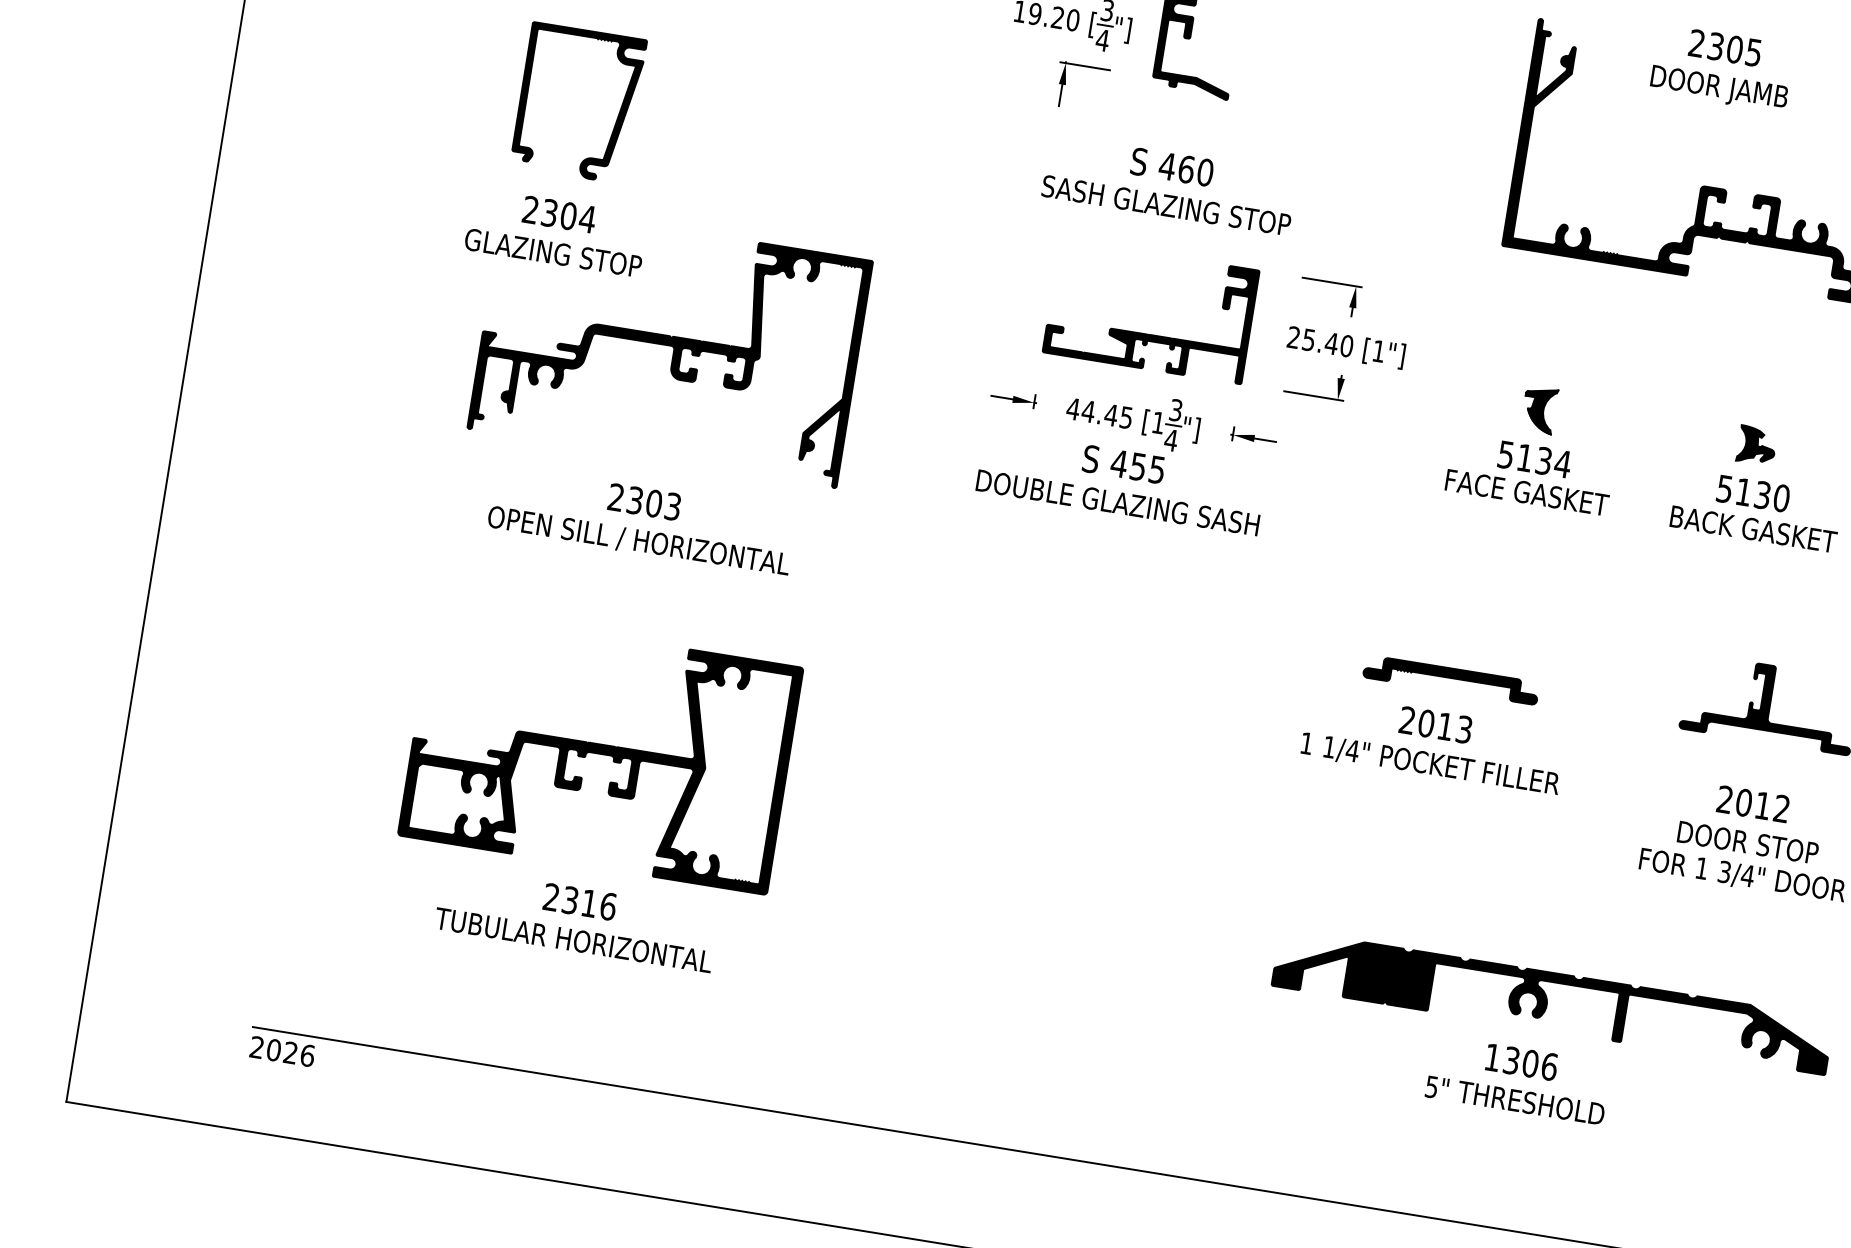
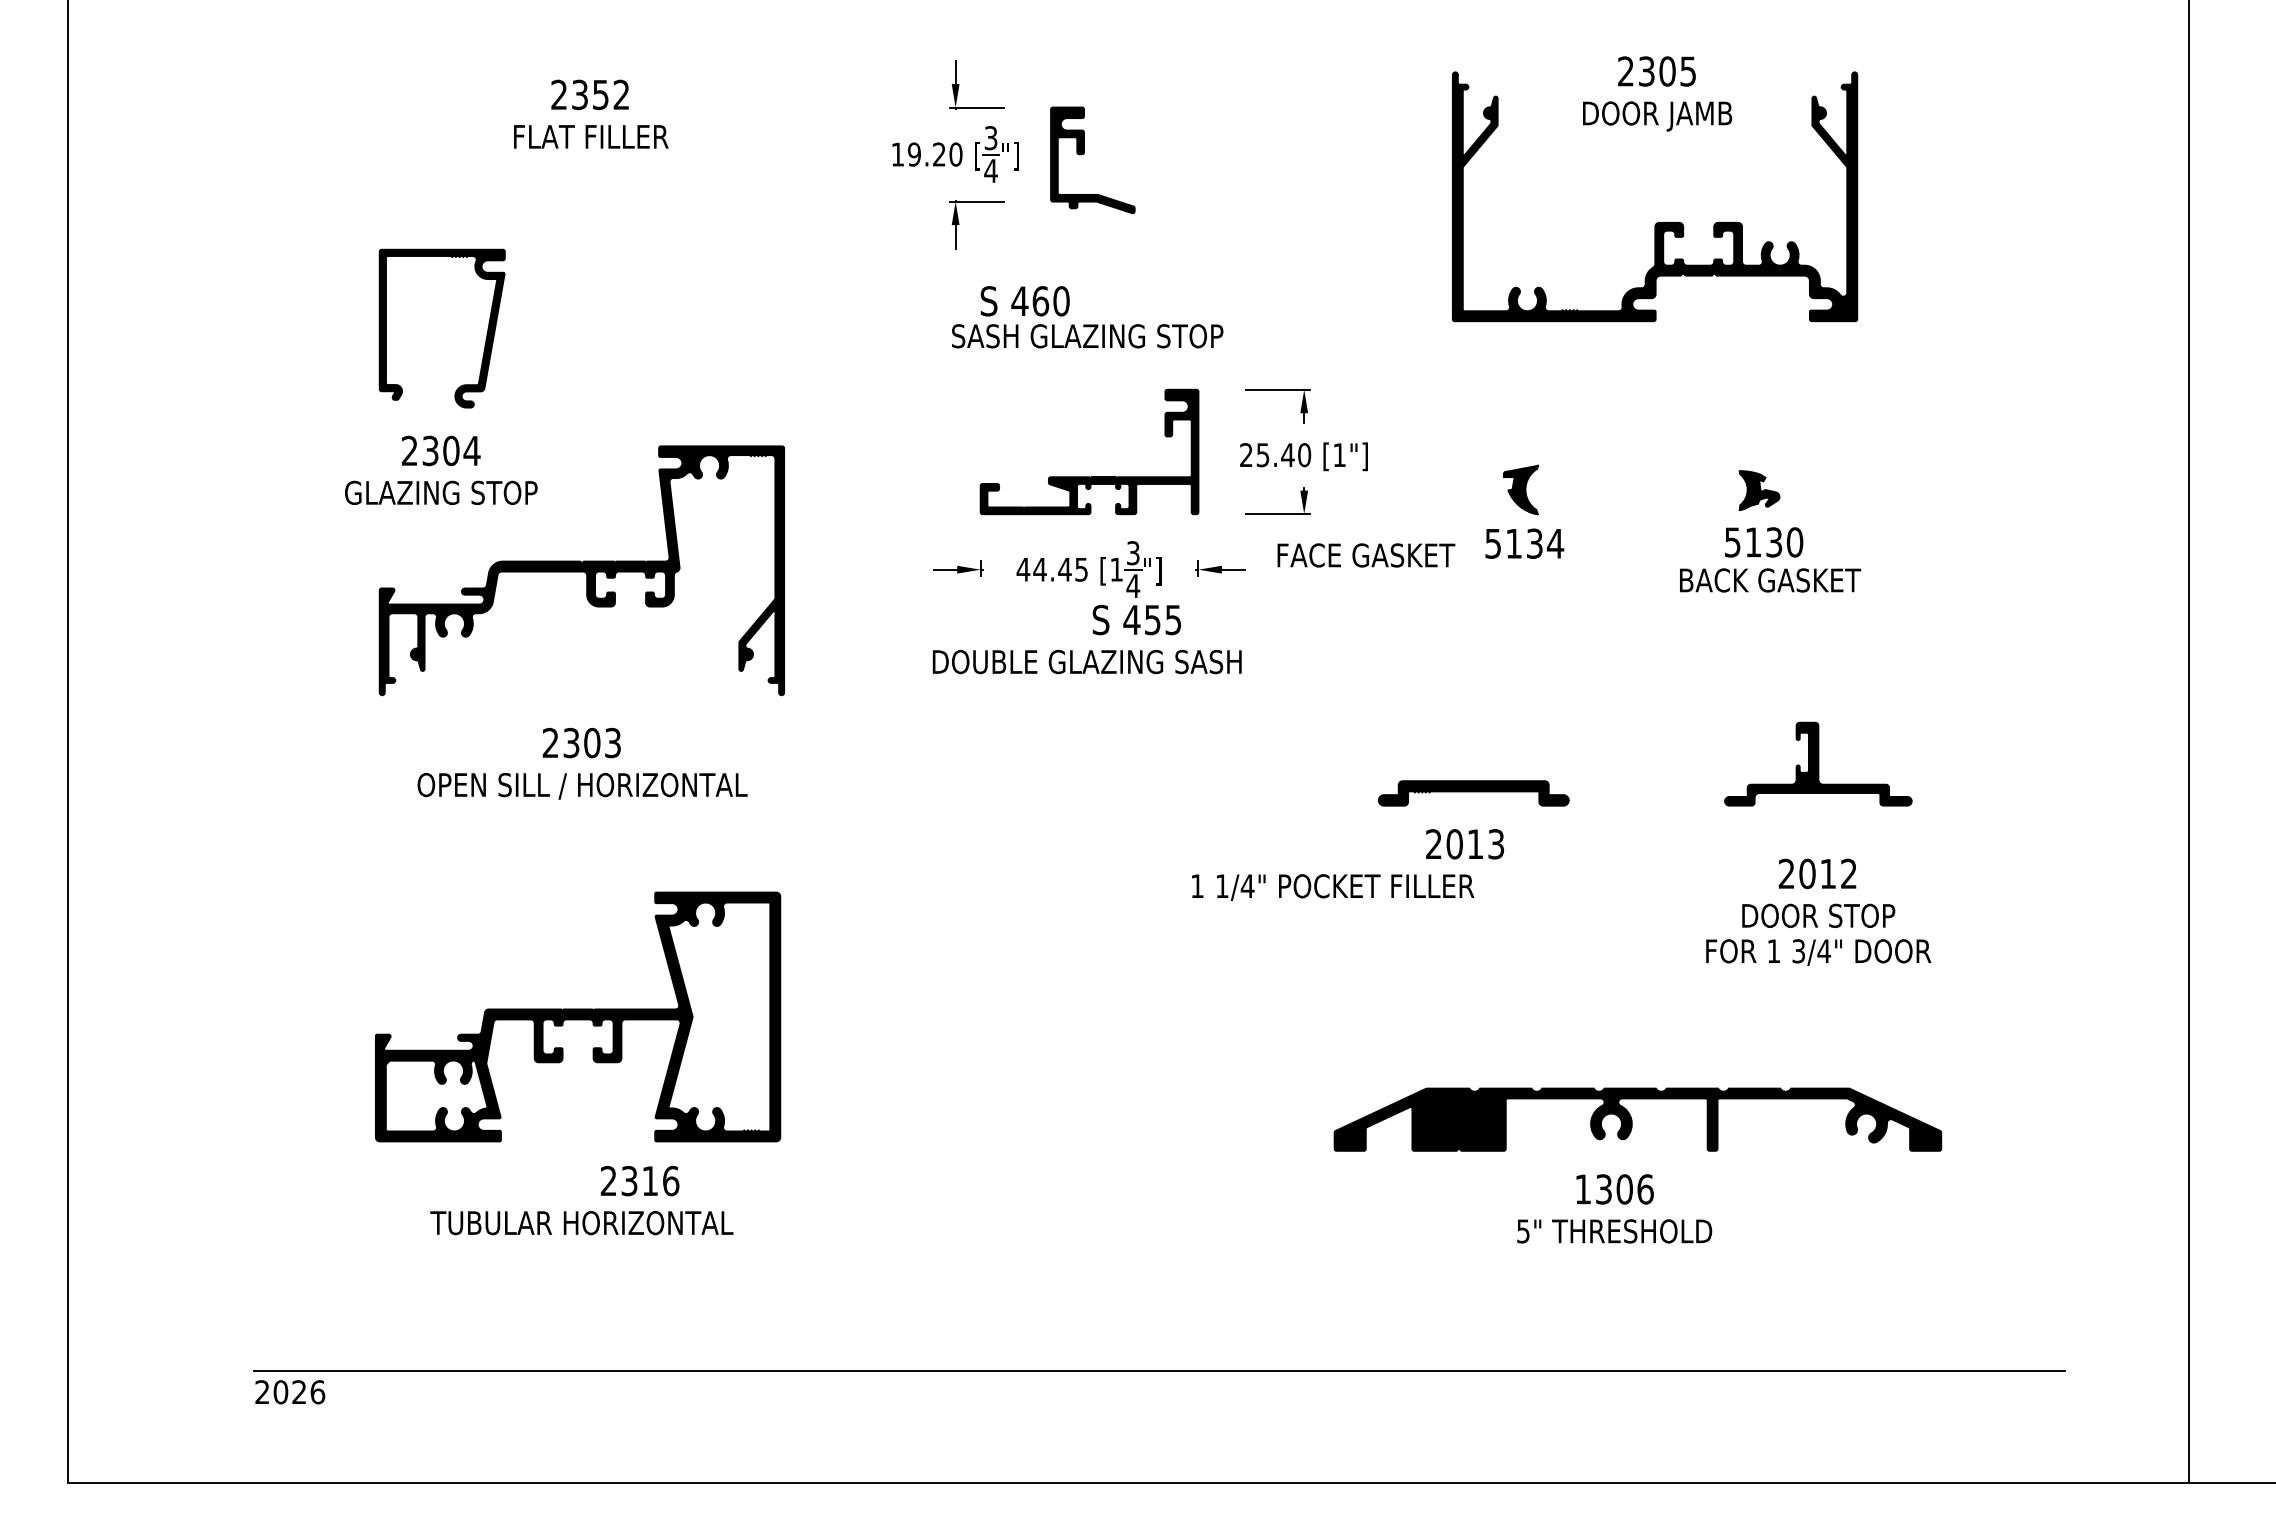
text: (1171, 167) -> (1024, 301), moved
text: (1123, 463) -> (1136, 619), moved
text: (1527, 492) -> (1366, 555), moved
text: (1430, 764) -> (1333, 887), moved
text: (579, 902) -> (639, 1181), moved

